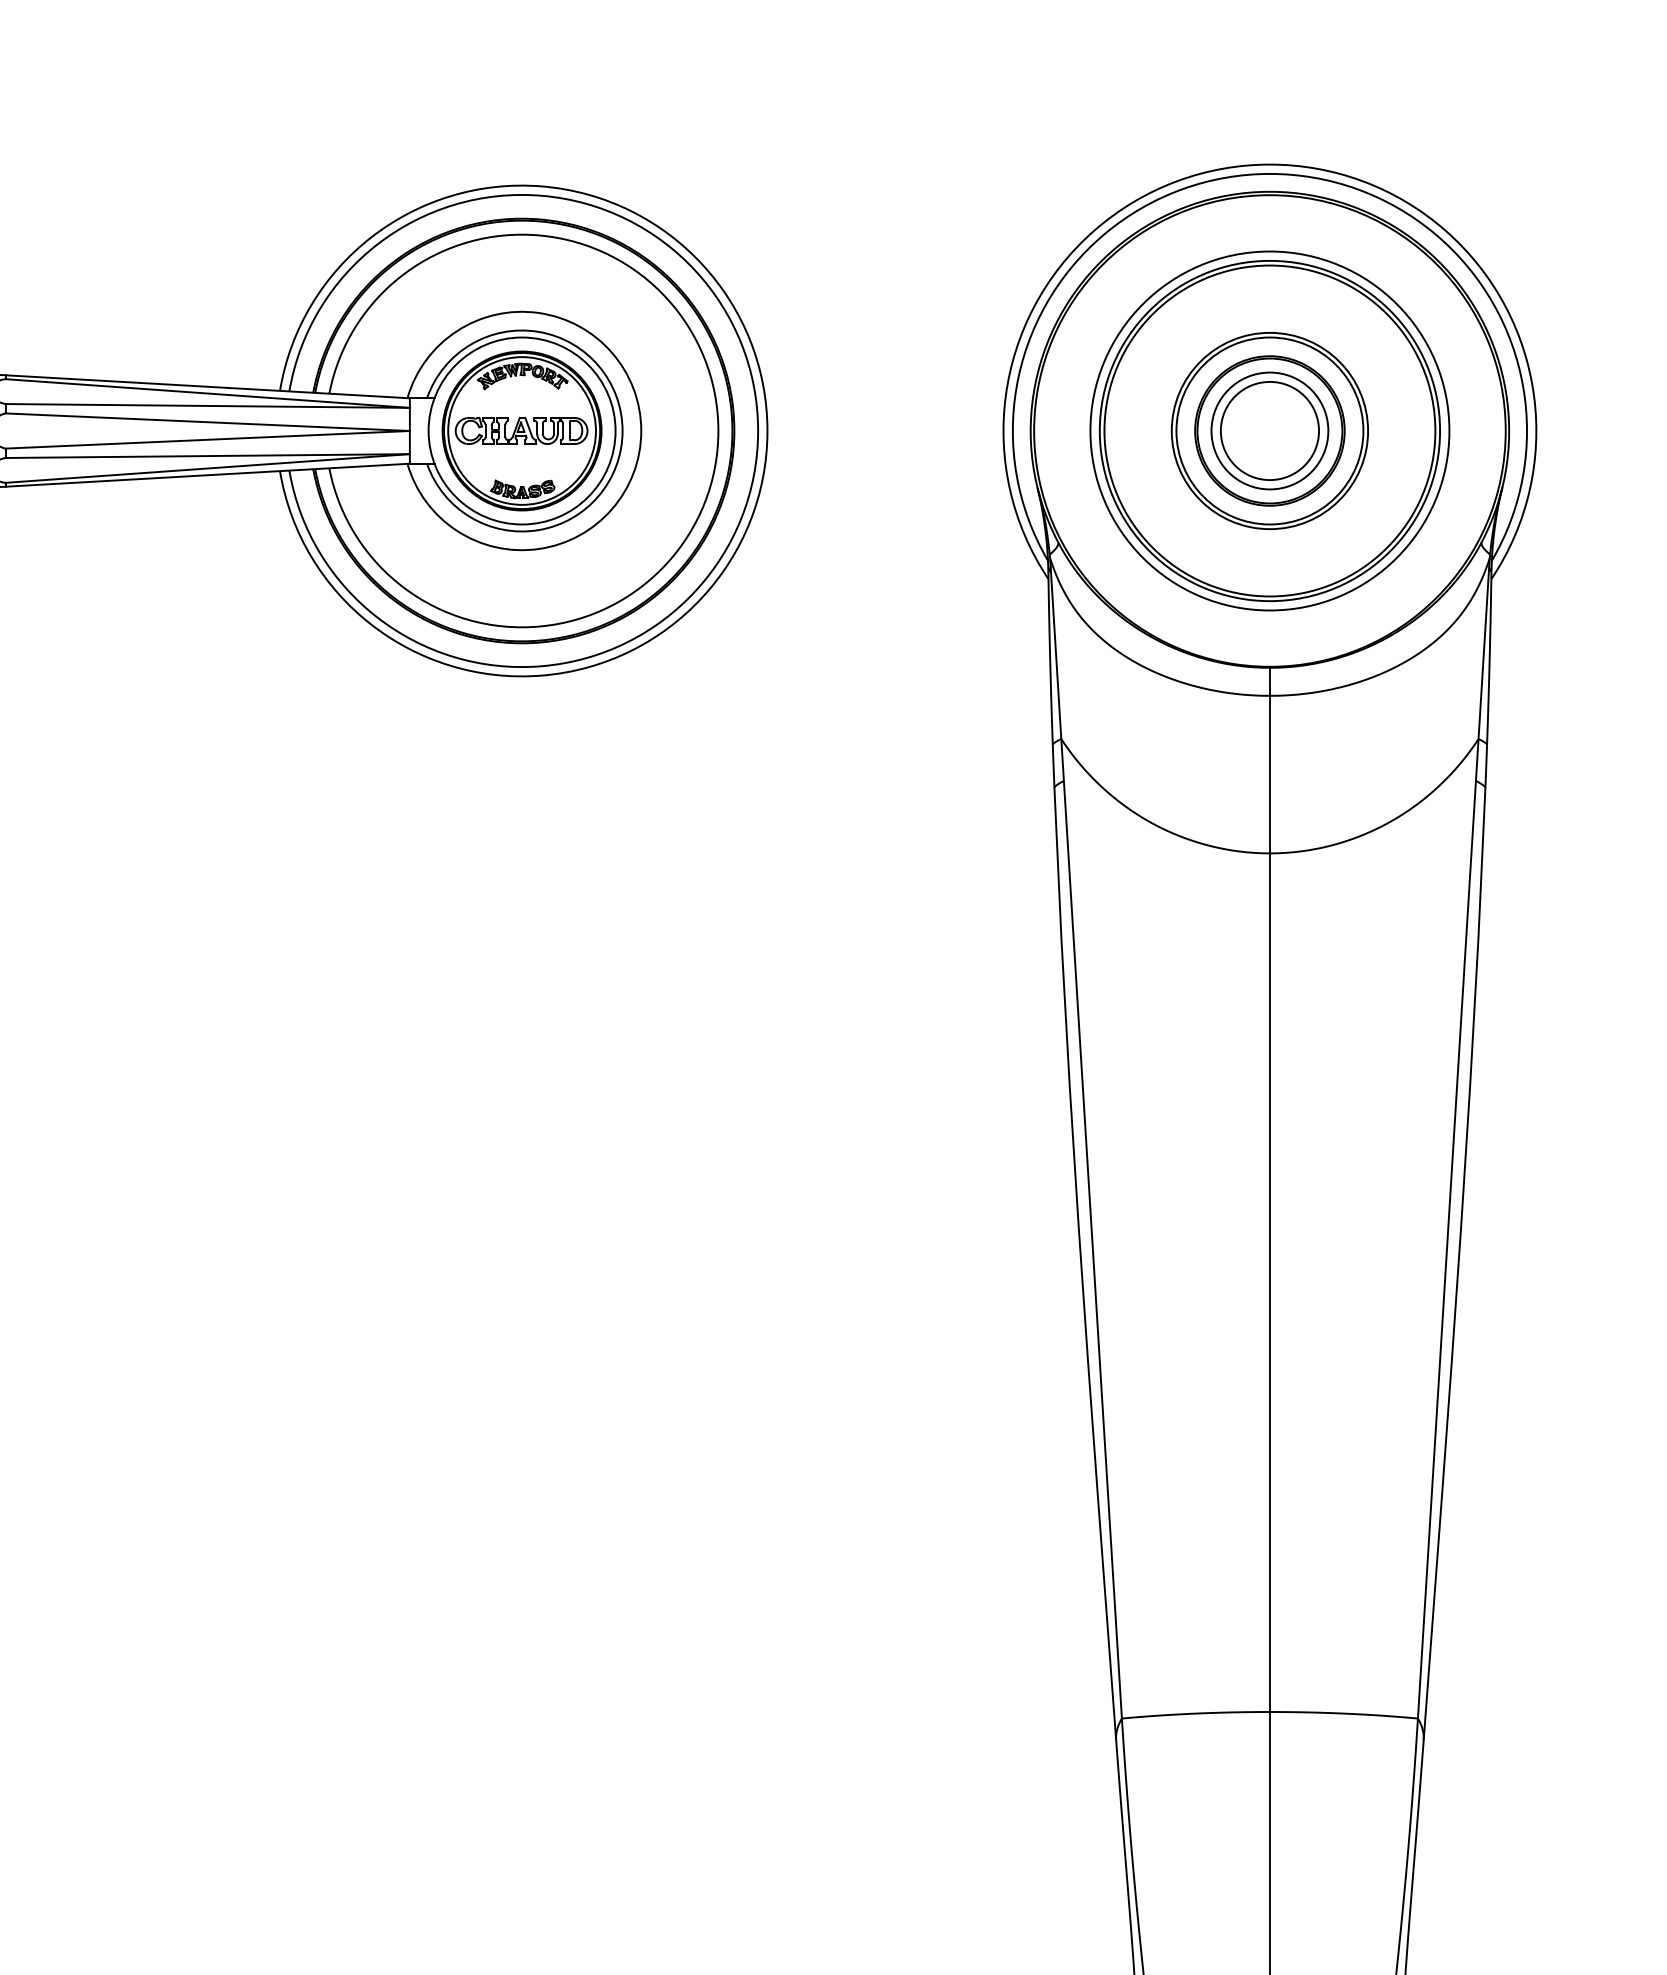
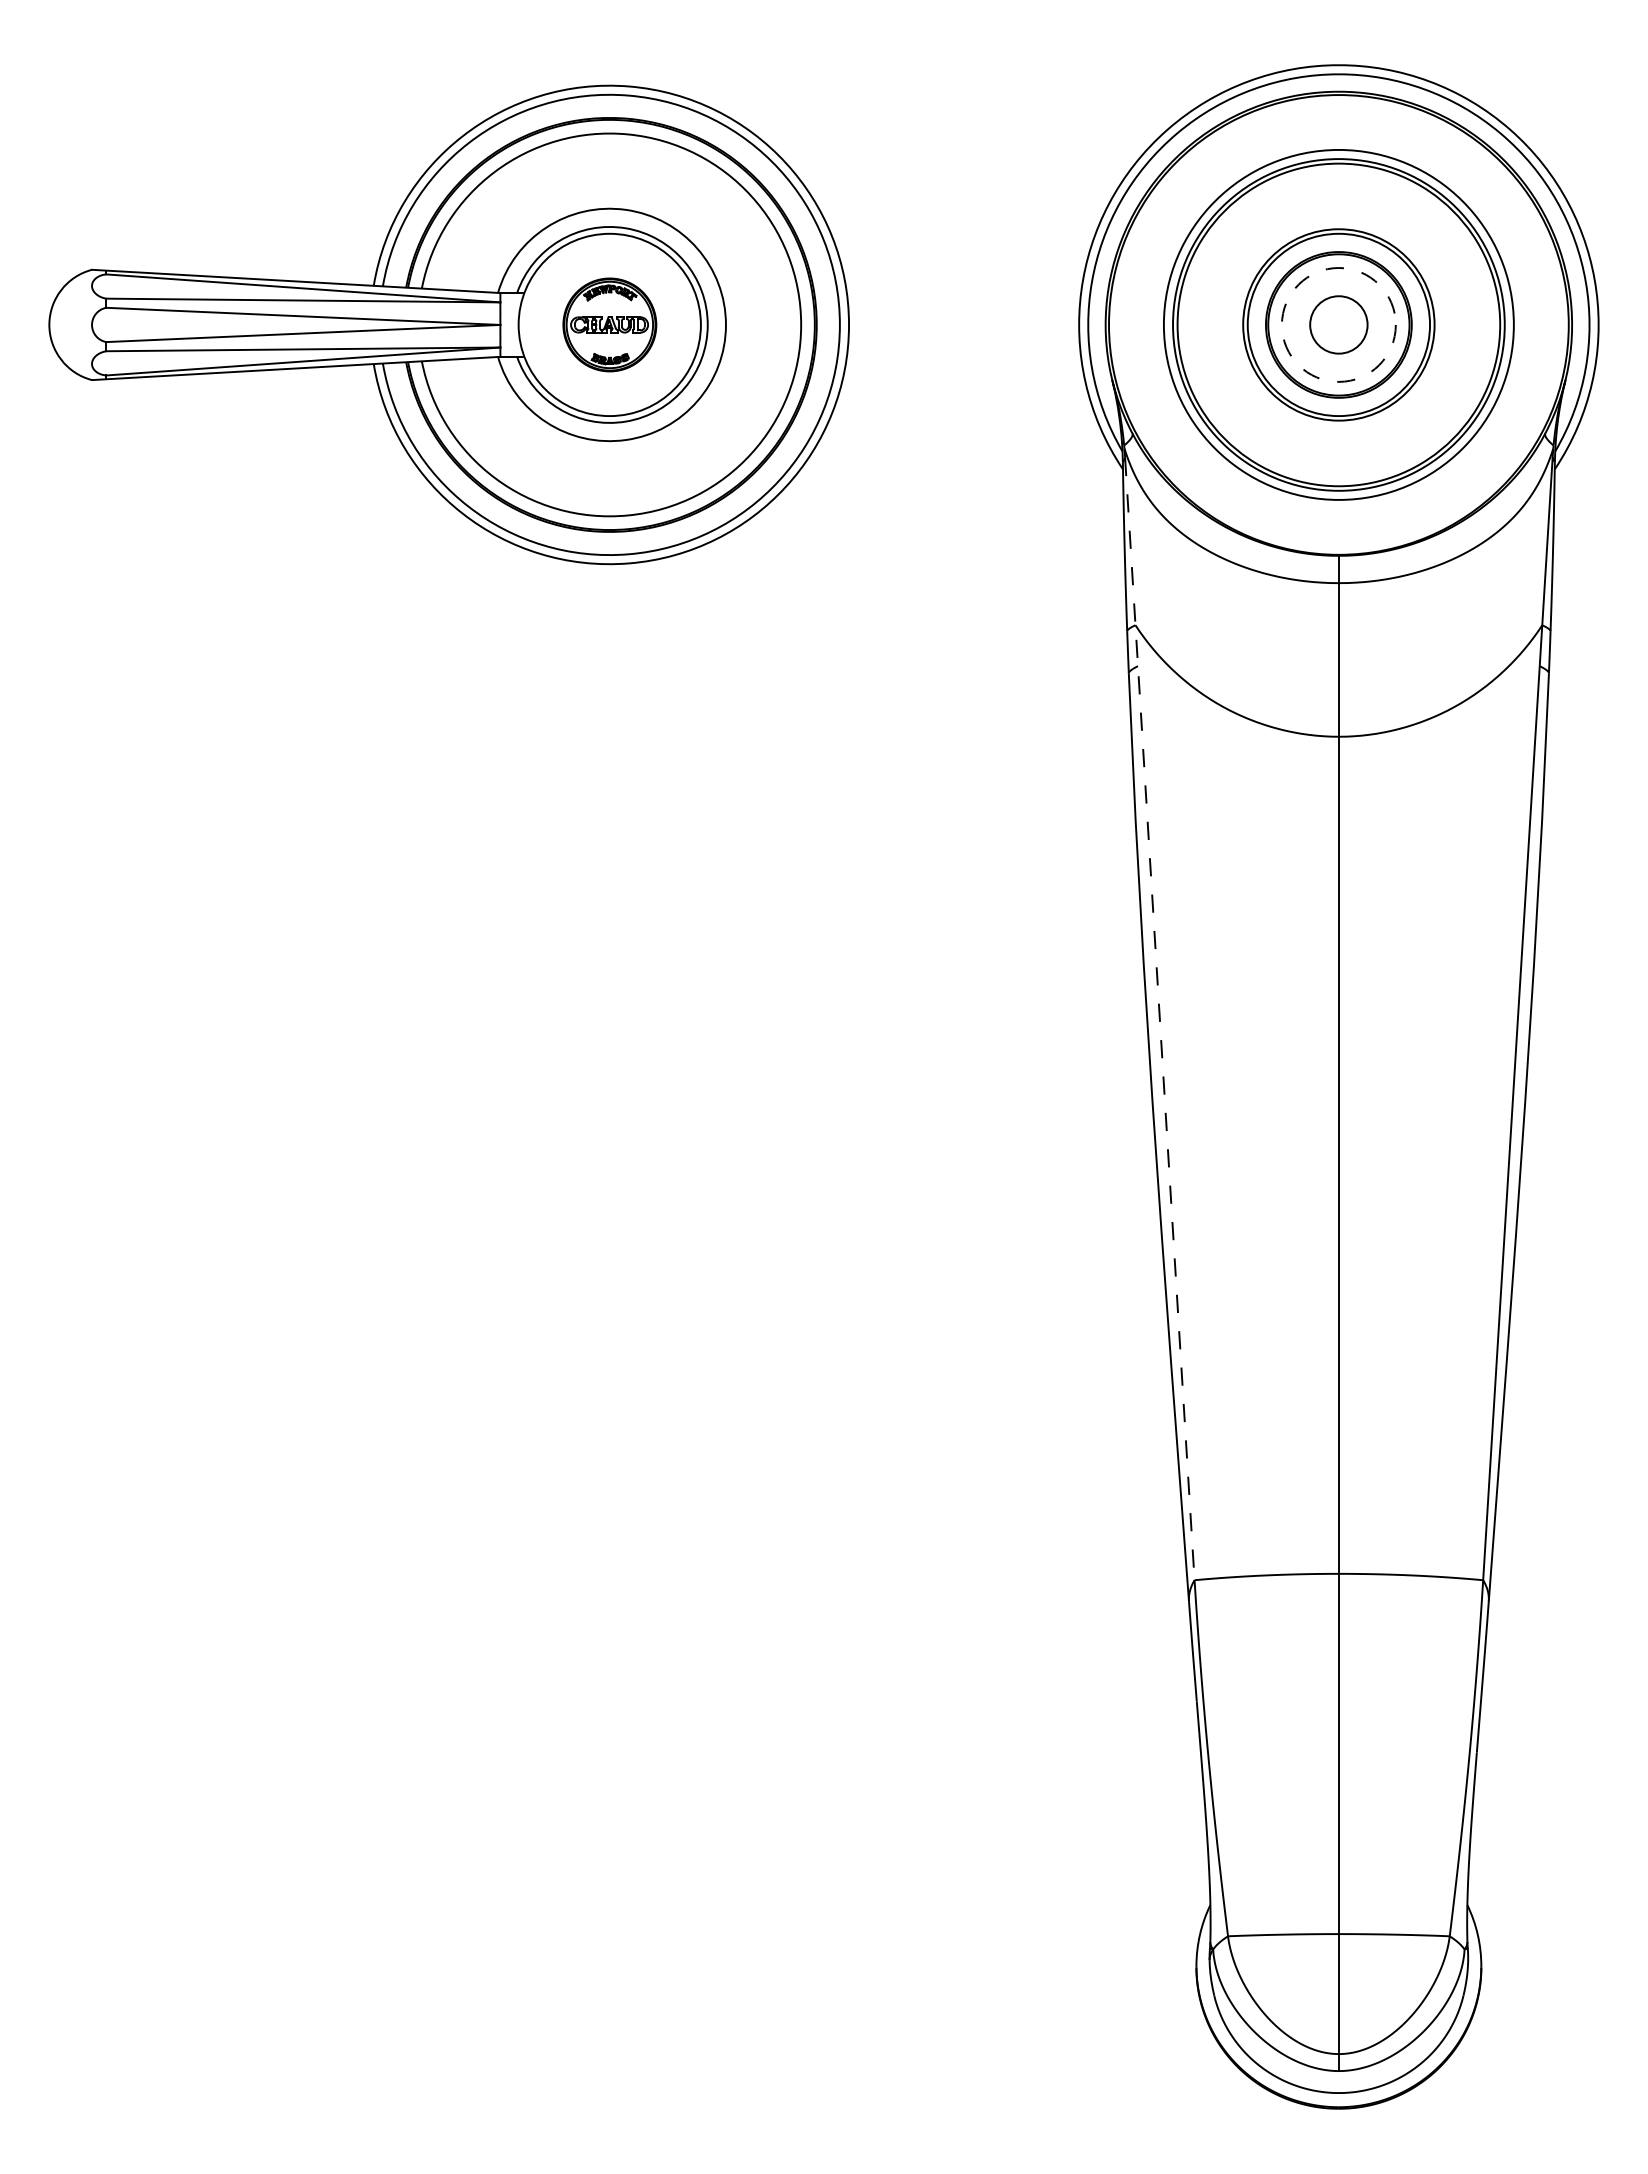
part: (521, 430) -> (609, 324), size x0.6
circle: (1269, 430) -> (1338, 324), size x0.6
circle: (1269, 430) -> (1338, 324), solid -> dashed
line: (1085, 1143) -> (1159, 1019), solid -> dashed

